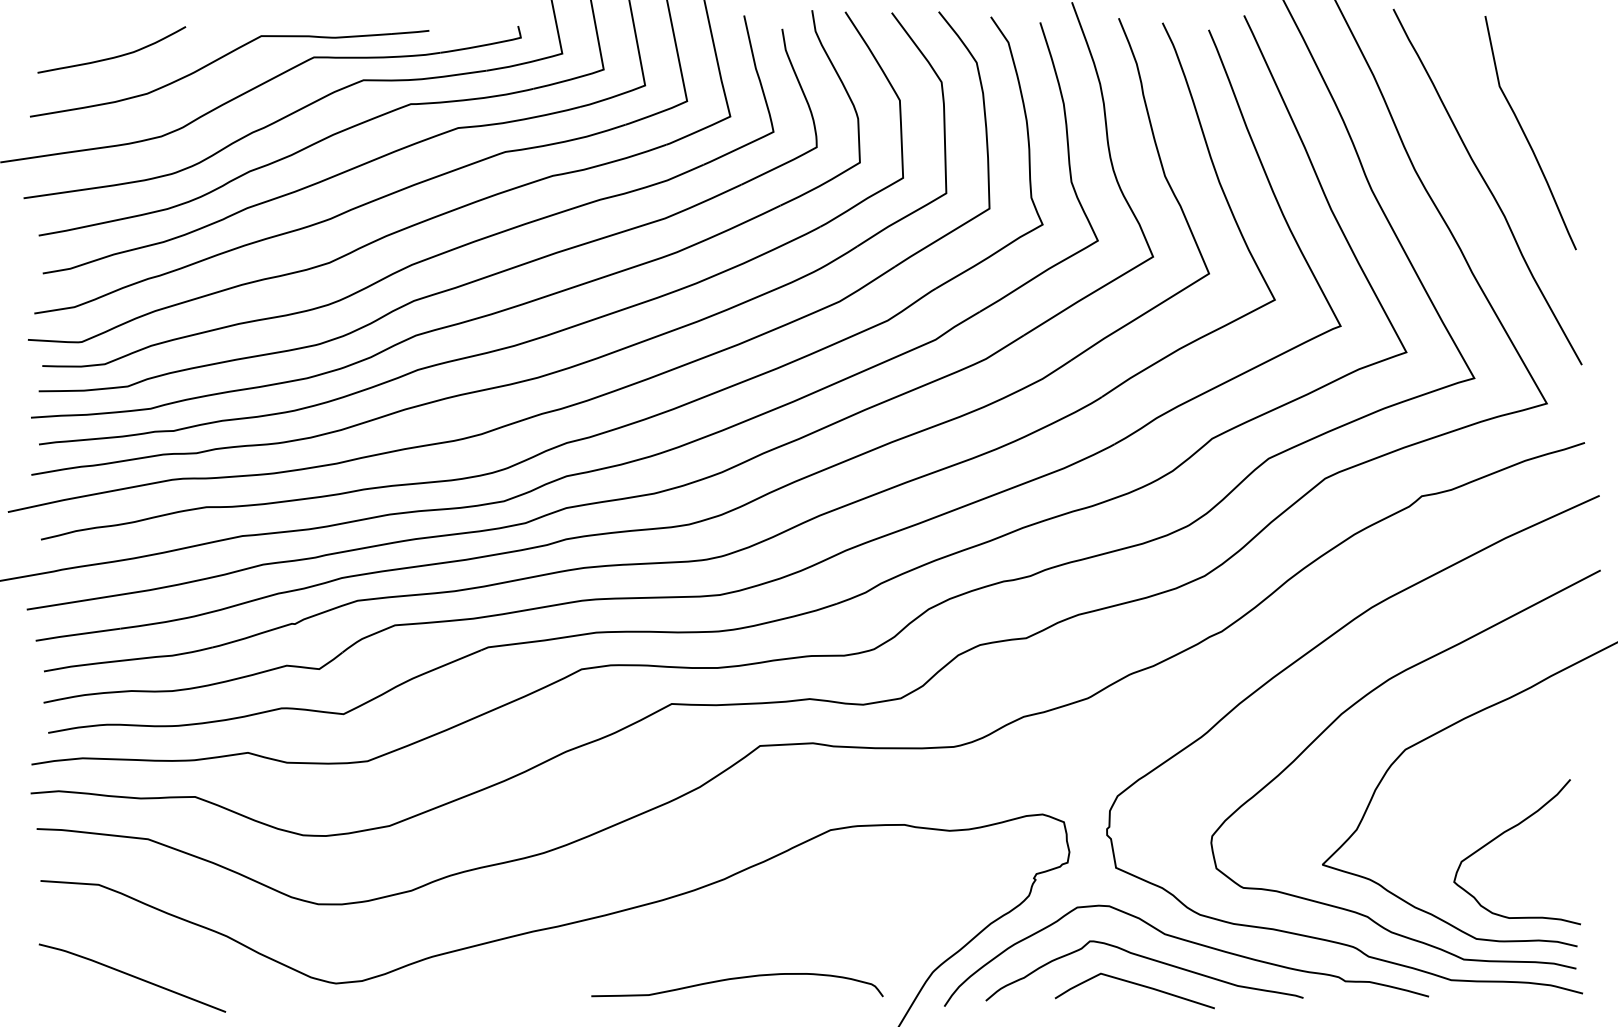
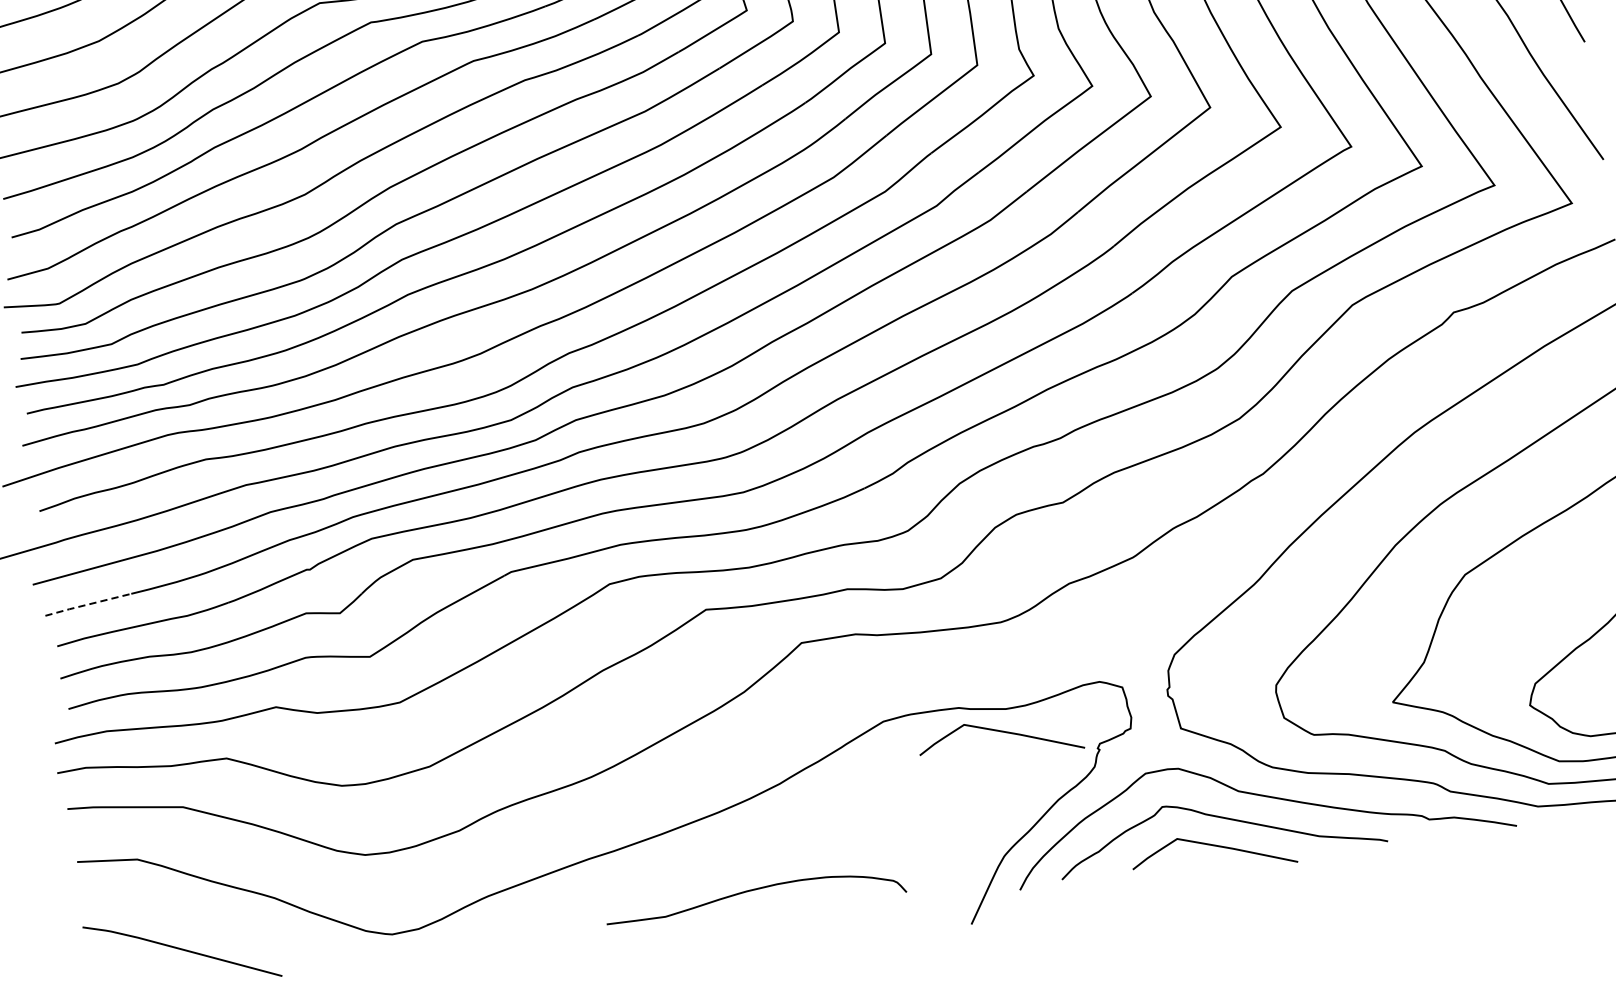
line: (77, 634) -> (87, 604), solid -> dashed
curve: (944, 853) -> (1003, 732), added
curve: (737, 979) -> (755, 890), moved

